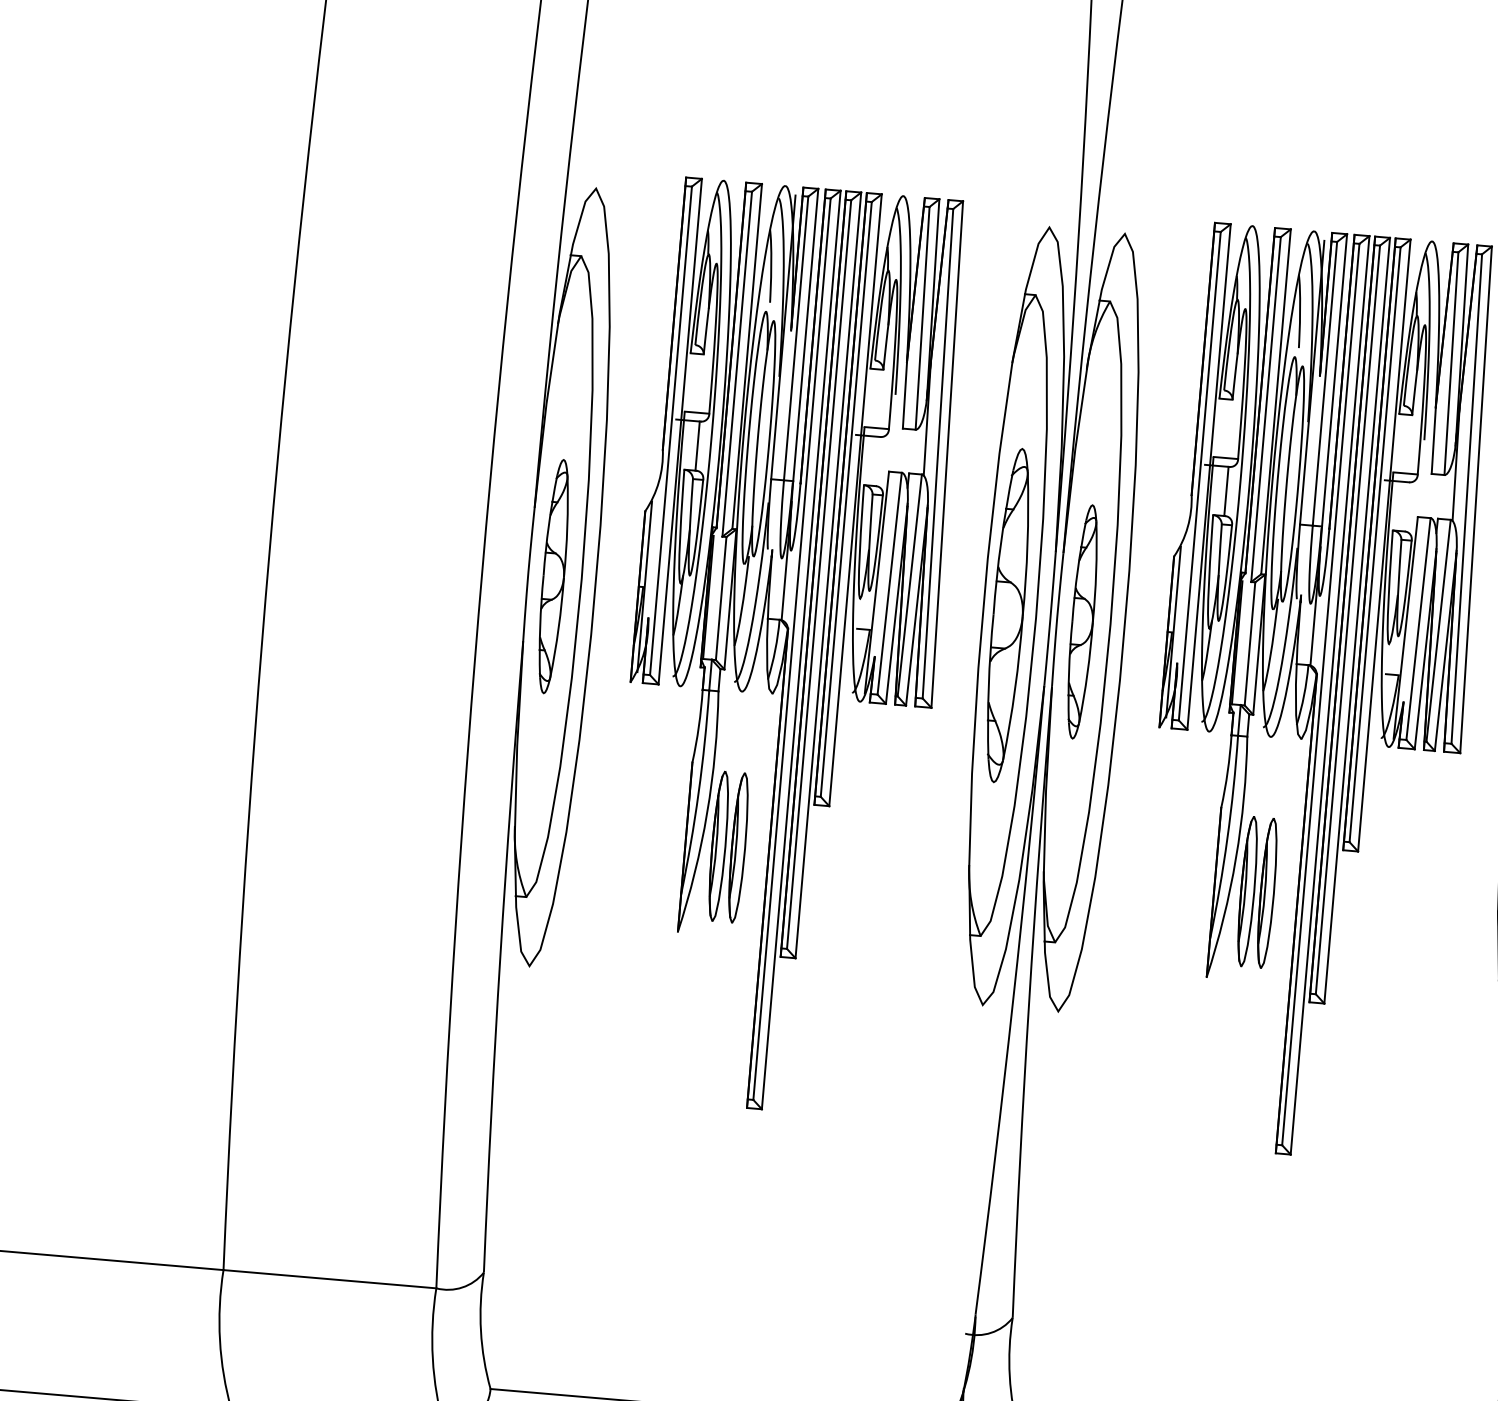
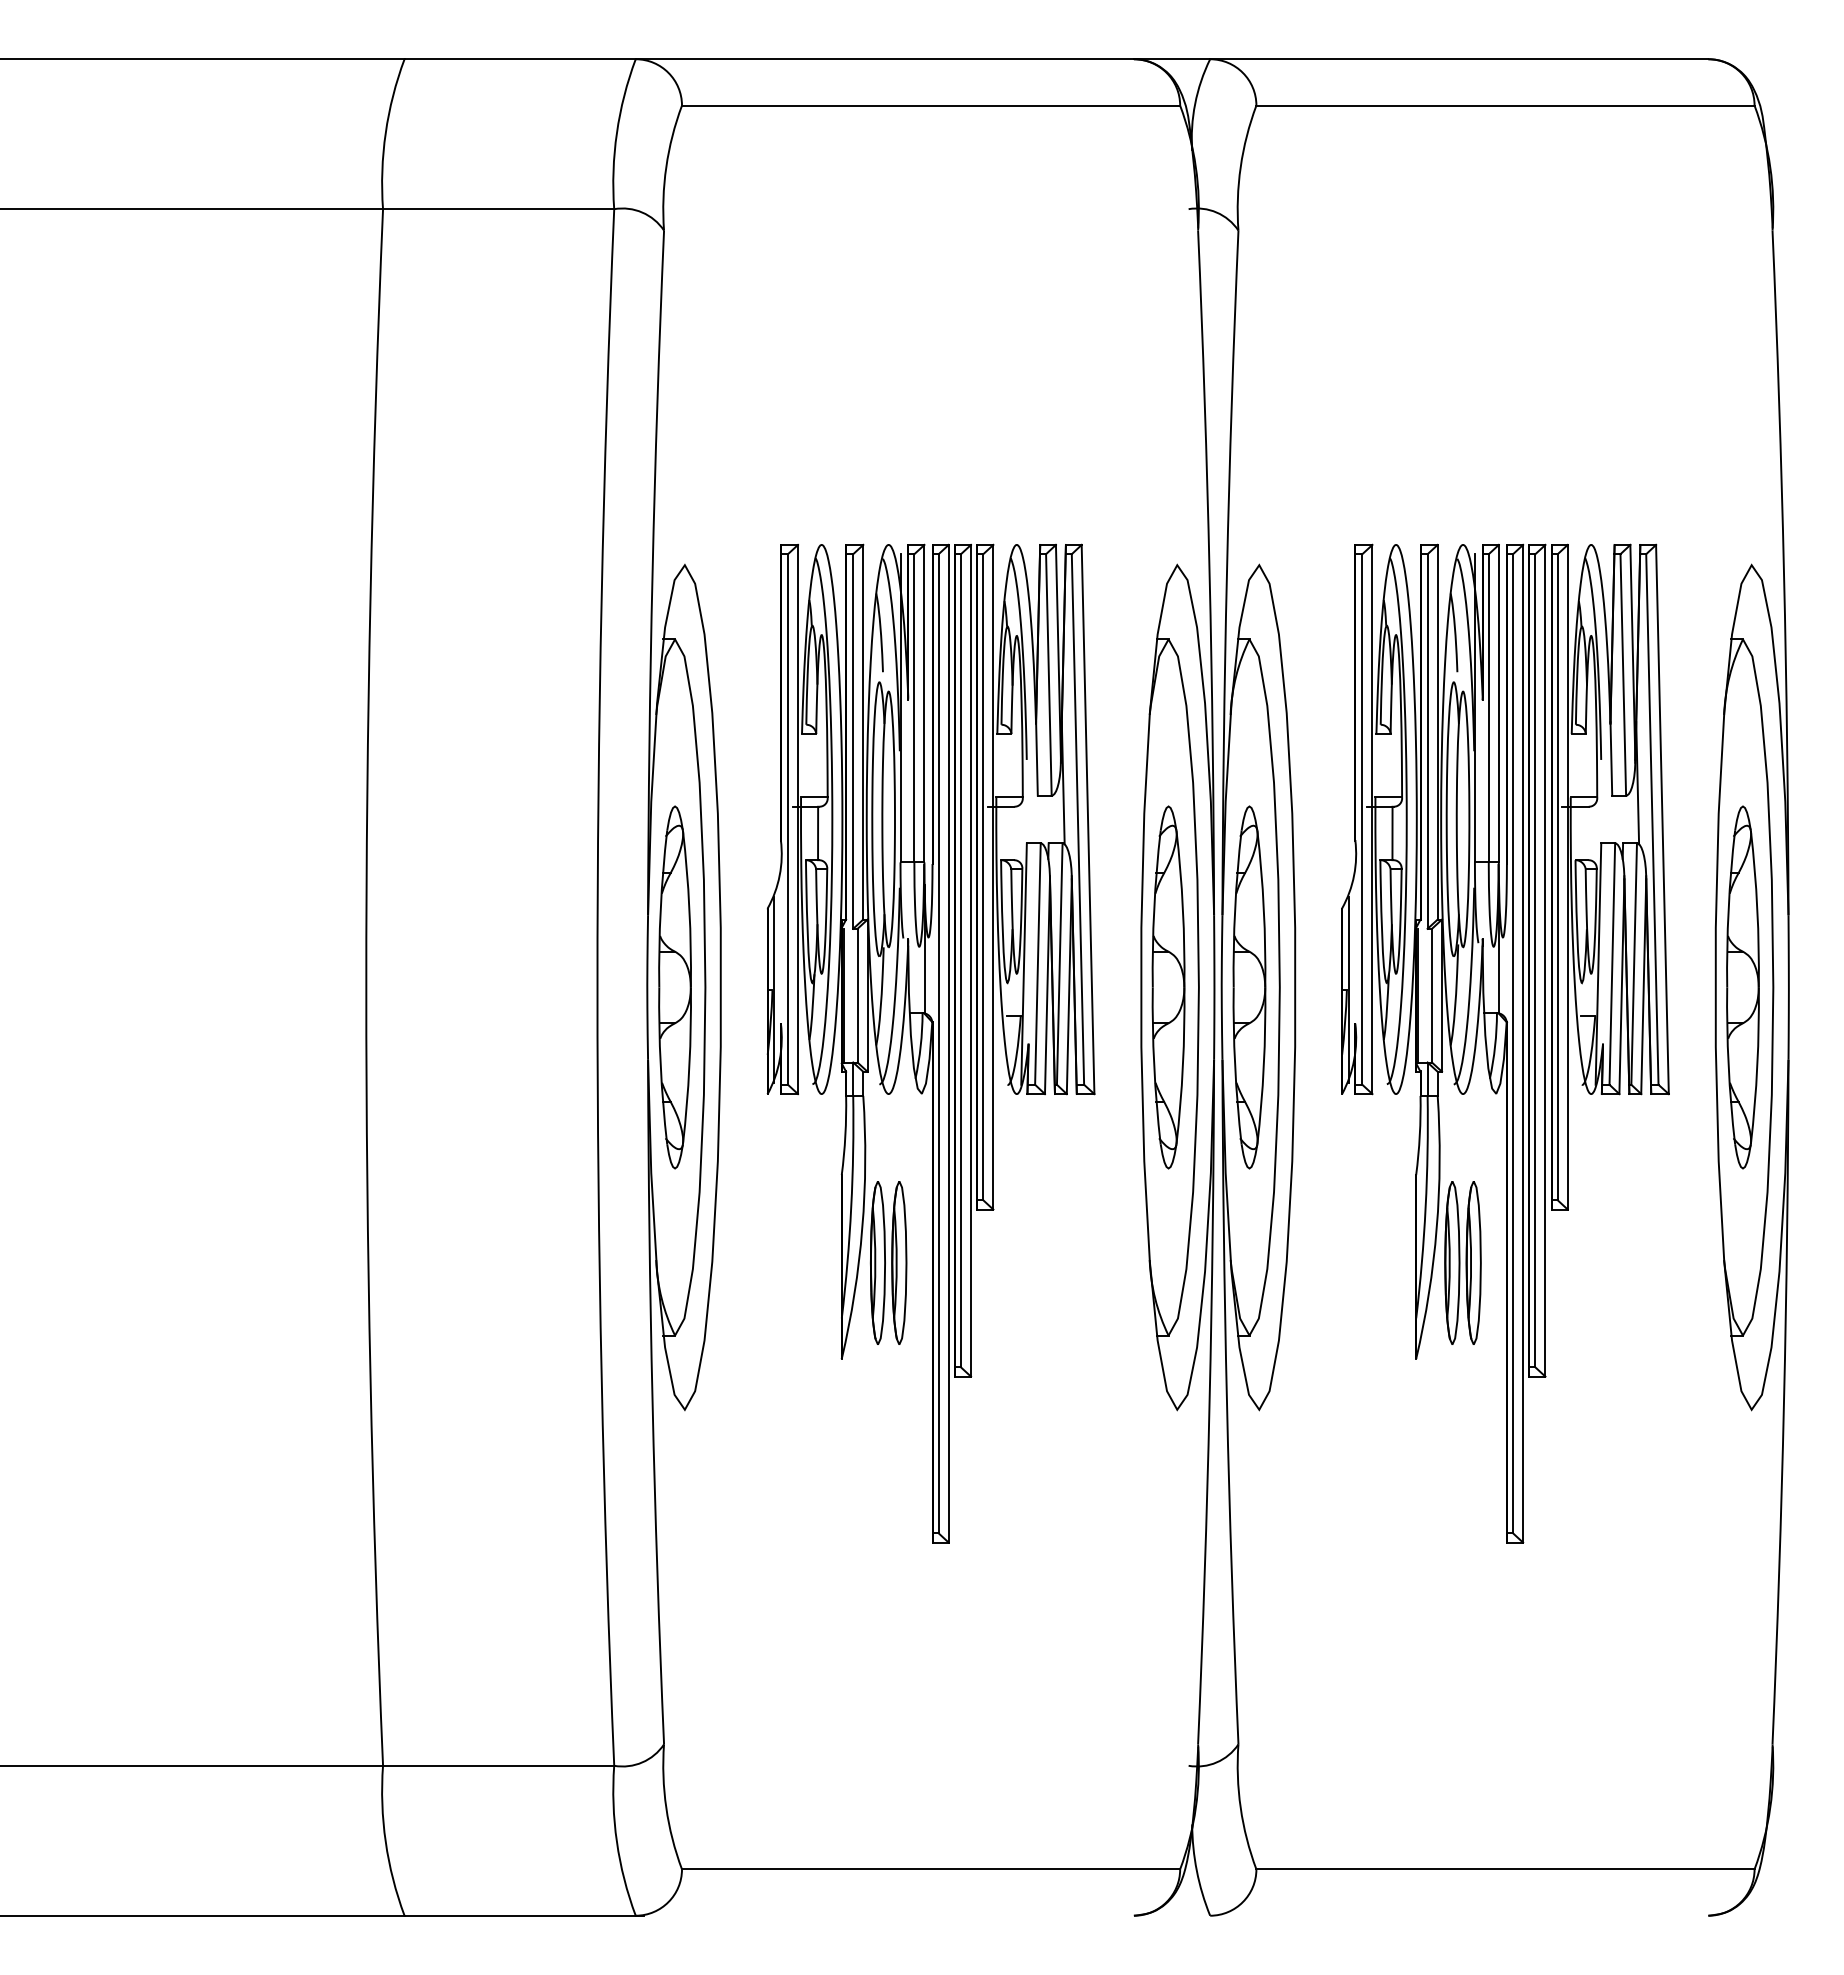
part: (553, 576) -> (674, 987), size x1.43
part: (1082, 621) -> (1249, 987), size x1.43

